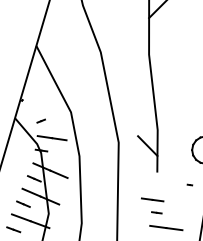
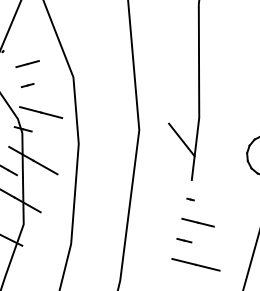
line: (39, 106) -> (27, 63), added
part: (189, 184) -> (190, 198), moved
line: (152, 199) -> (197, 222), moved

